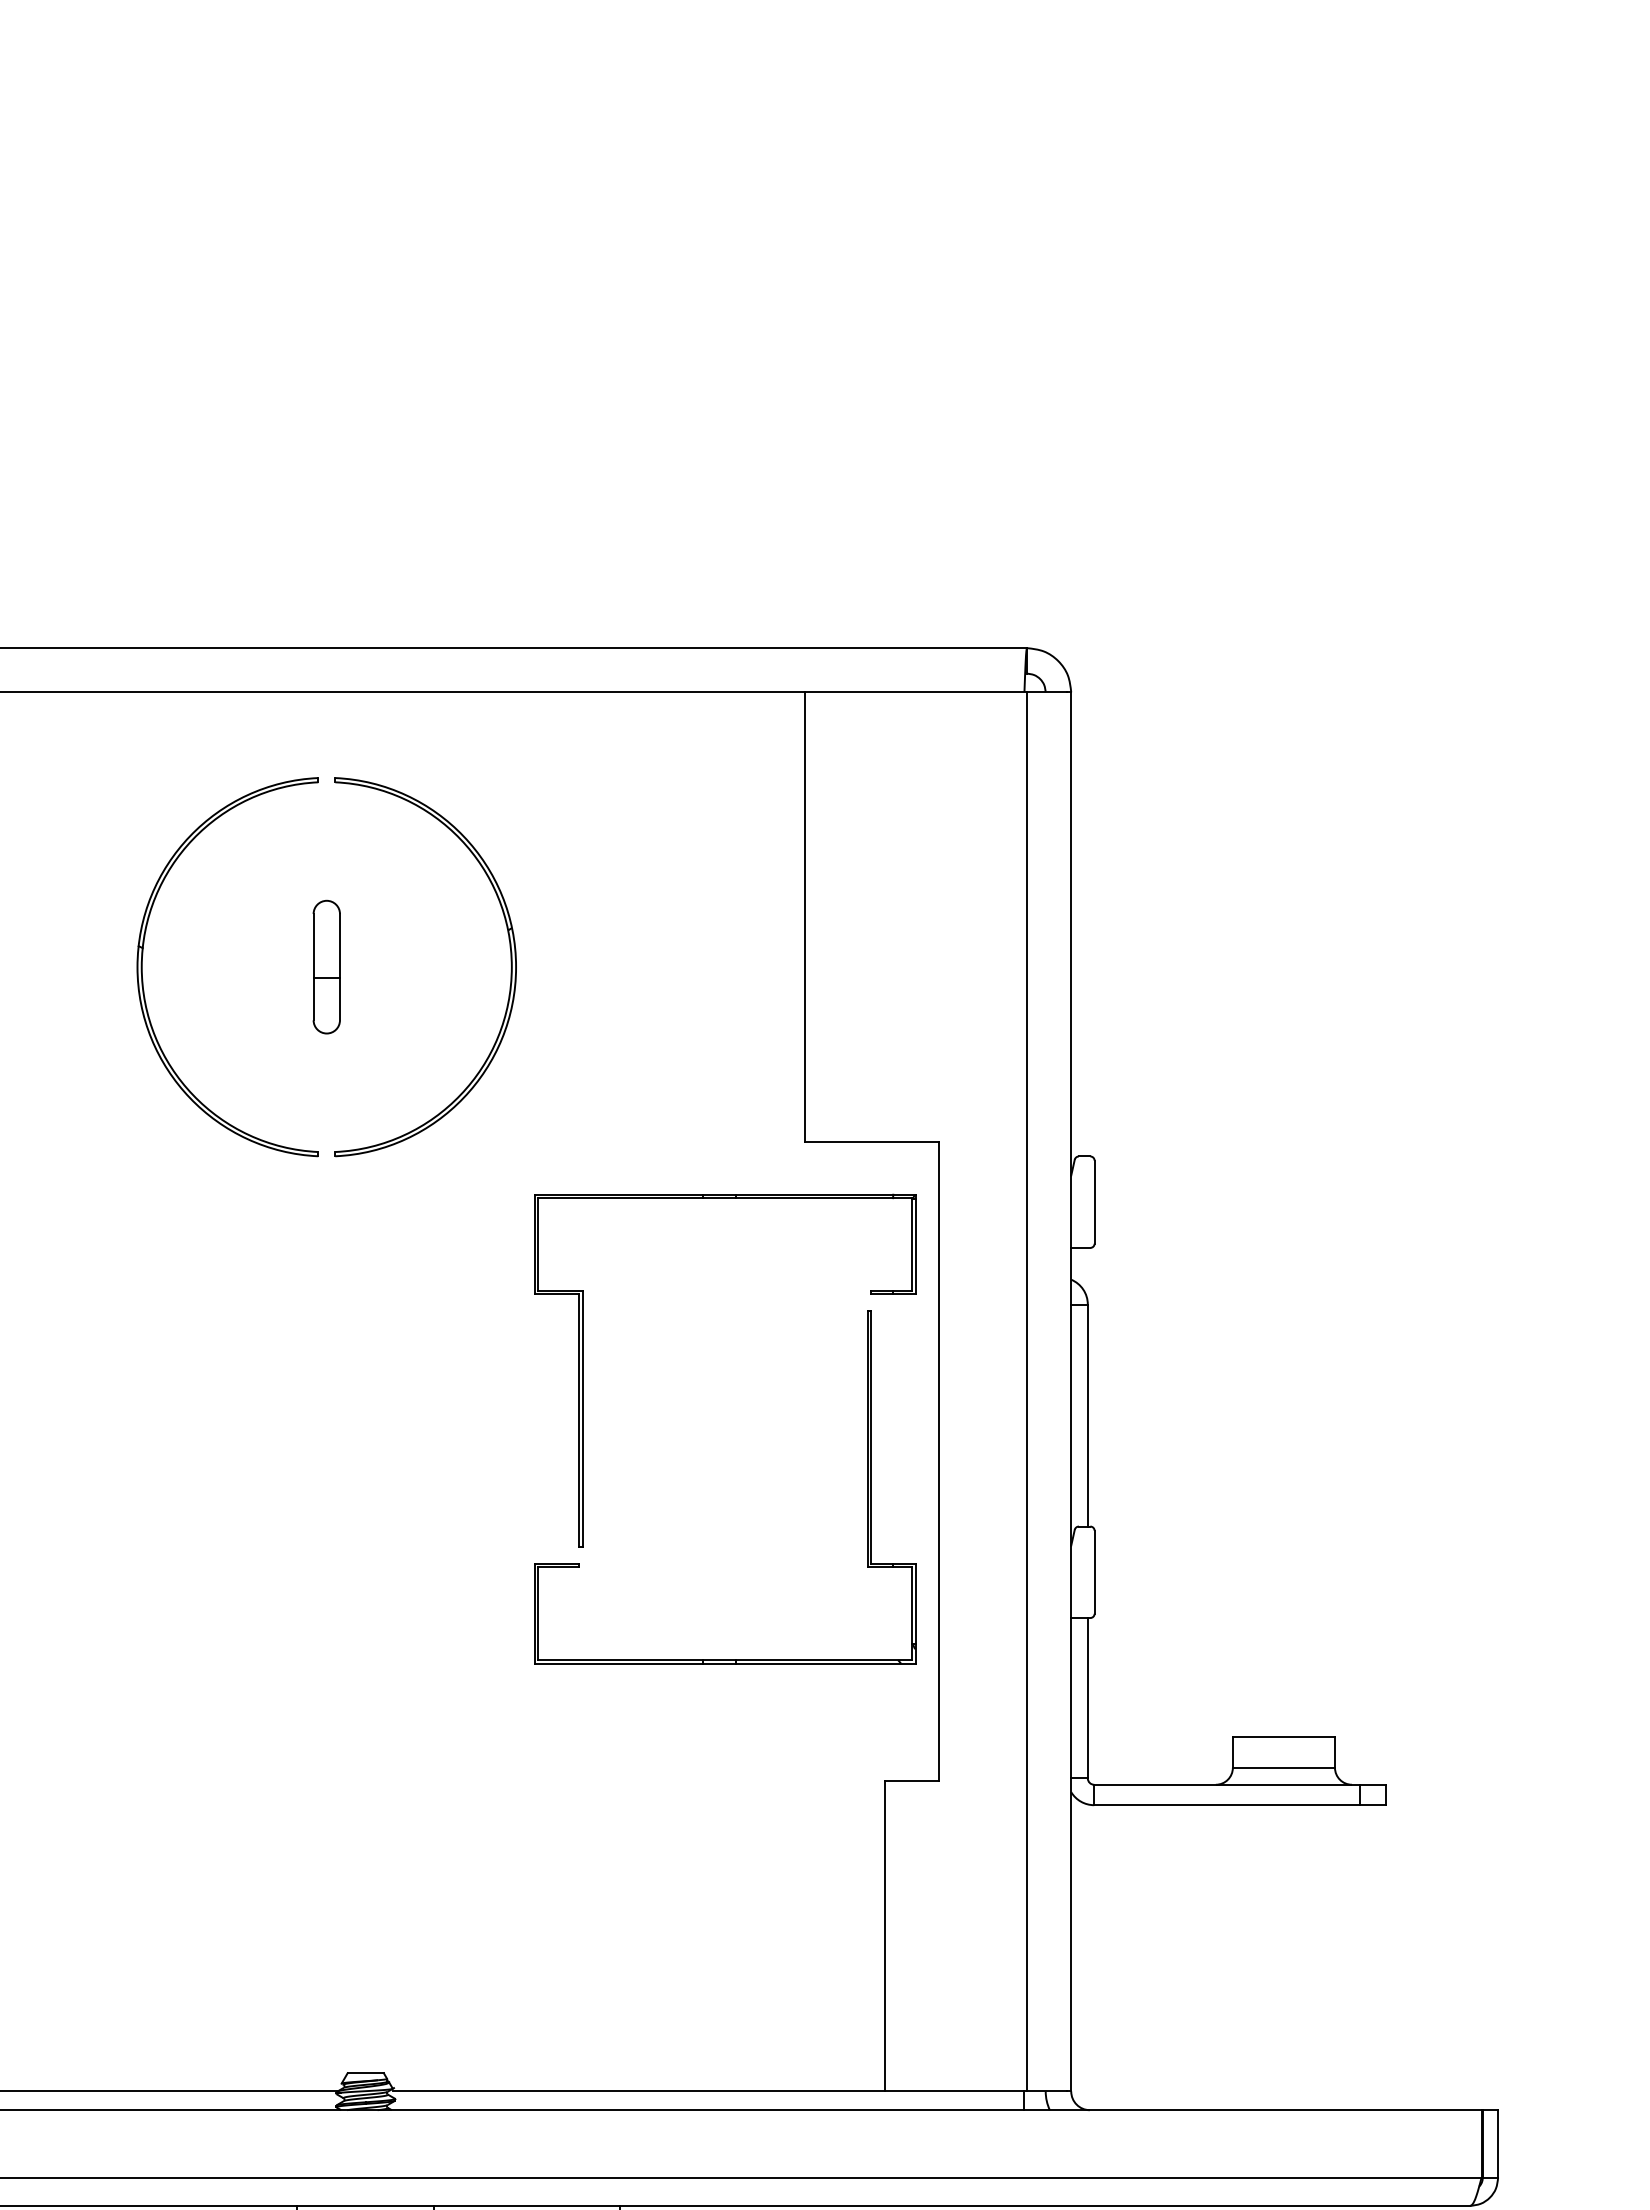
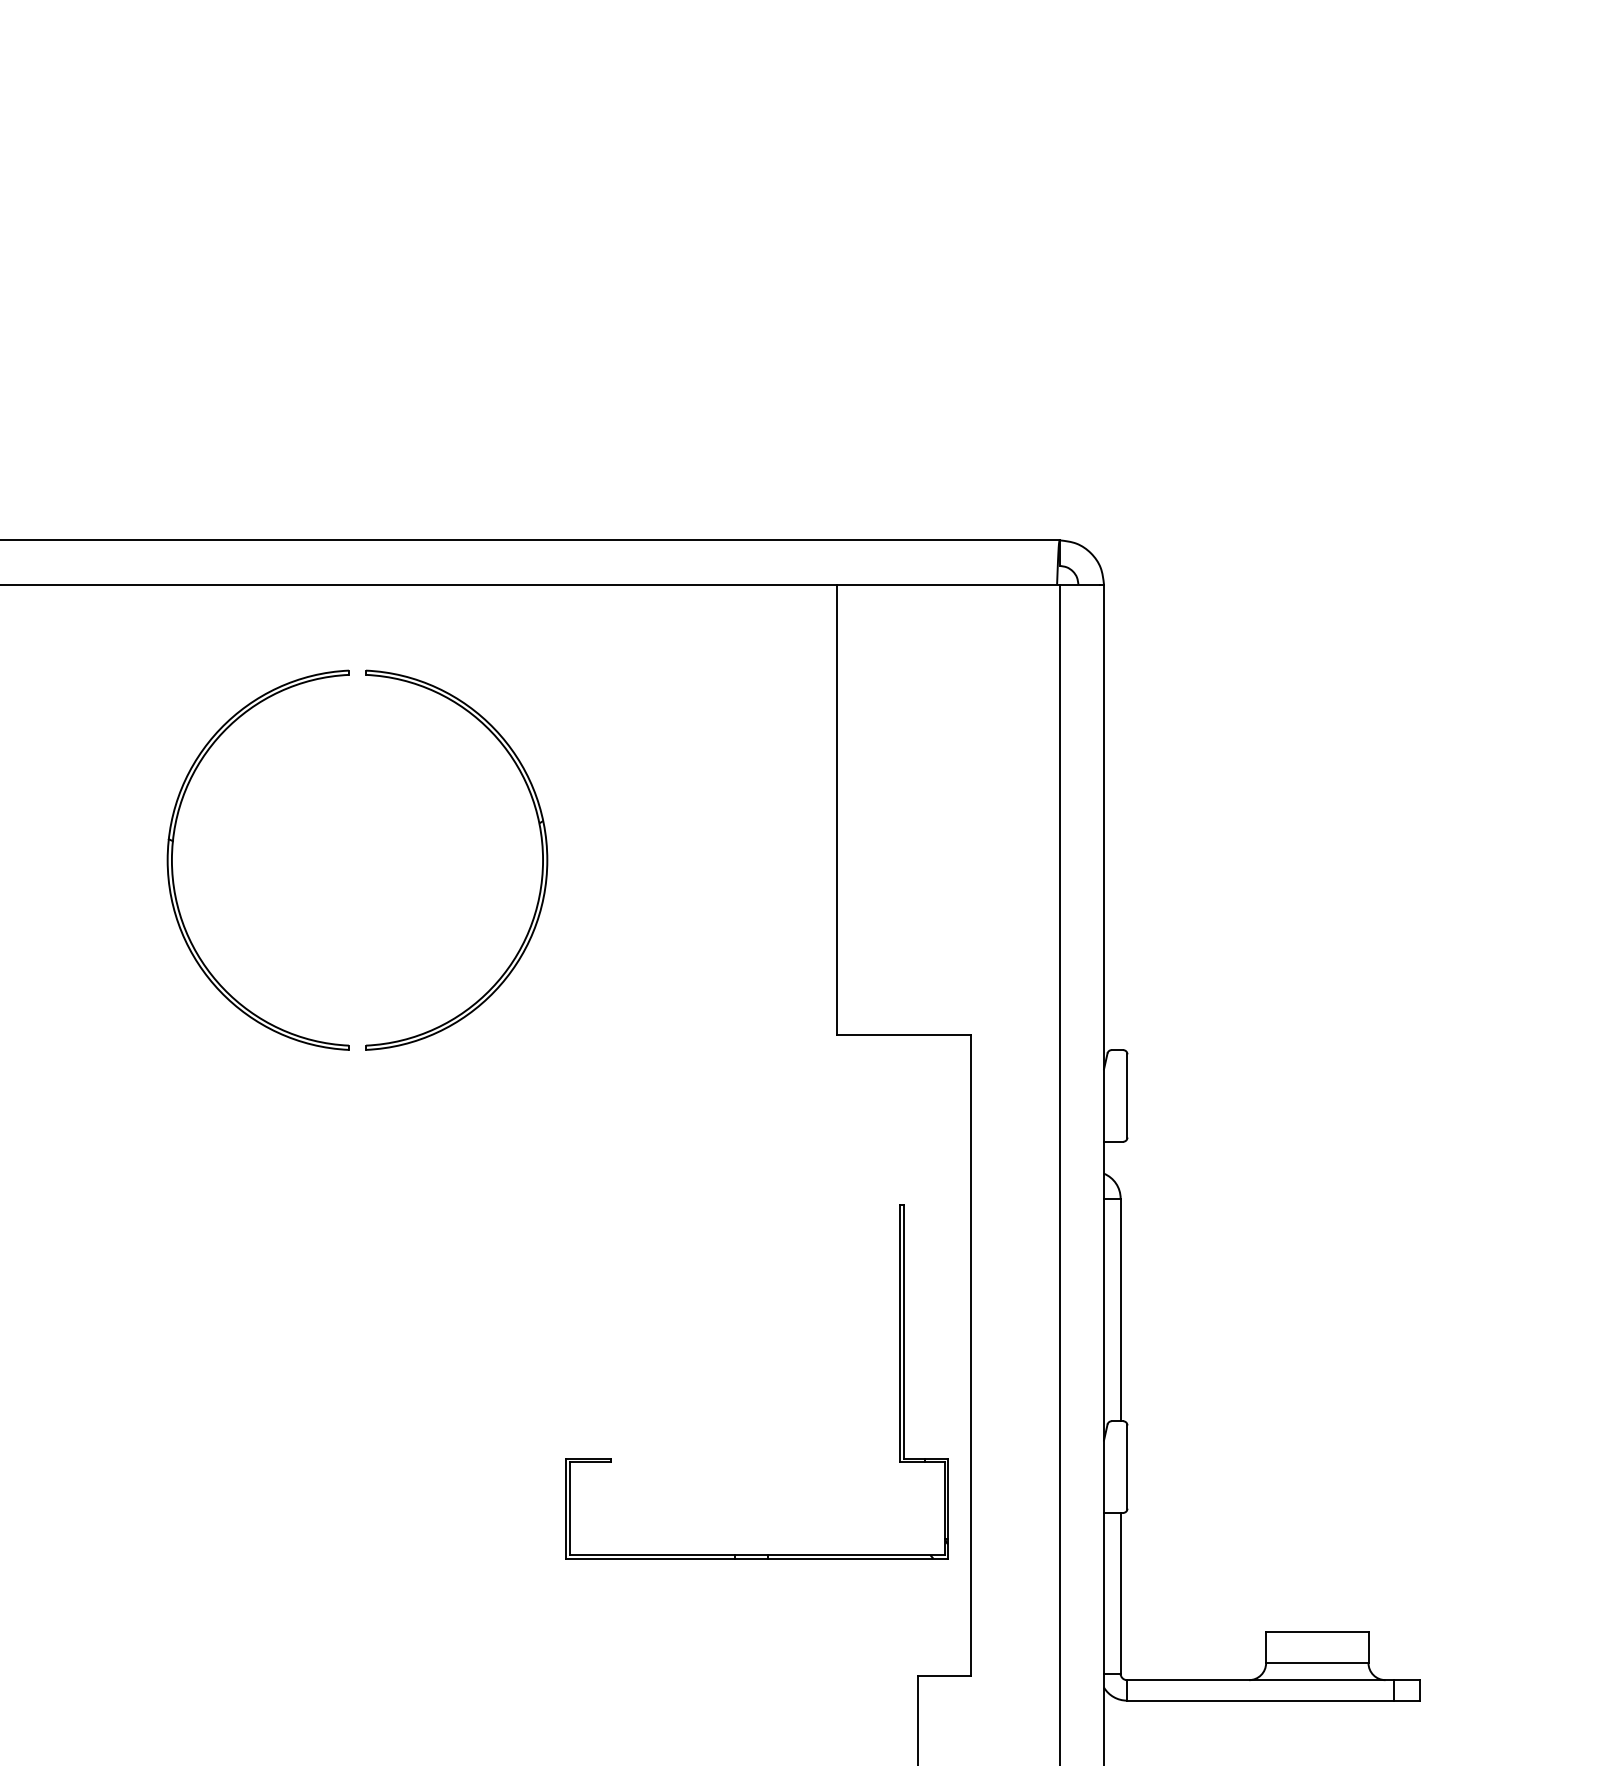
part: (326, 966) -> (357, 859), removed
part: (583, 1370) -> (614, 1264), removed

